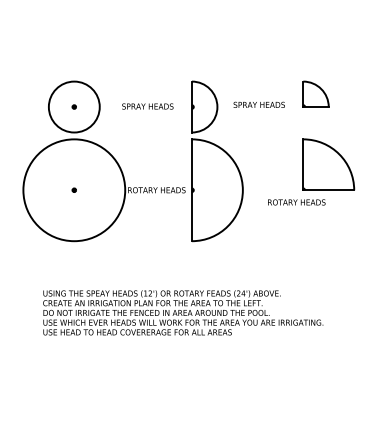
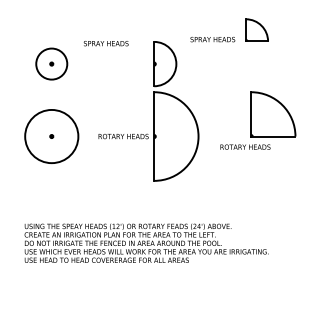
part: (315, 93) -> (256, 29), moved
text: (258, 104) -> (212, 39), moved
circle: (73, 106) -> (51, 63), size x0.7
text: (147, 106) -> (105, 43), moved
circle: (74, 190) -> (51, 136), size x0.6

